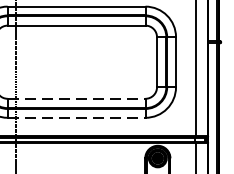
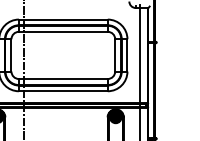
line: (76, 99) -> (63, 79), dashed -> solid
line: (76, 118) -> (63, 91), dashed -> solid

